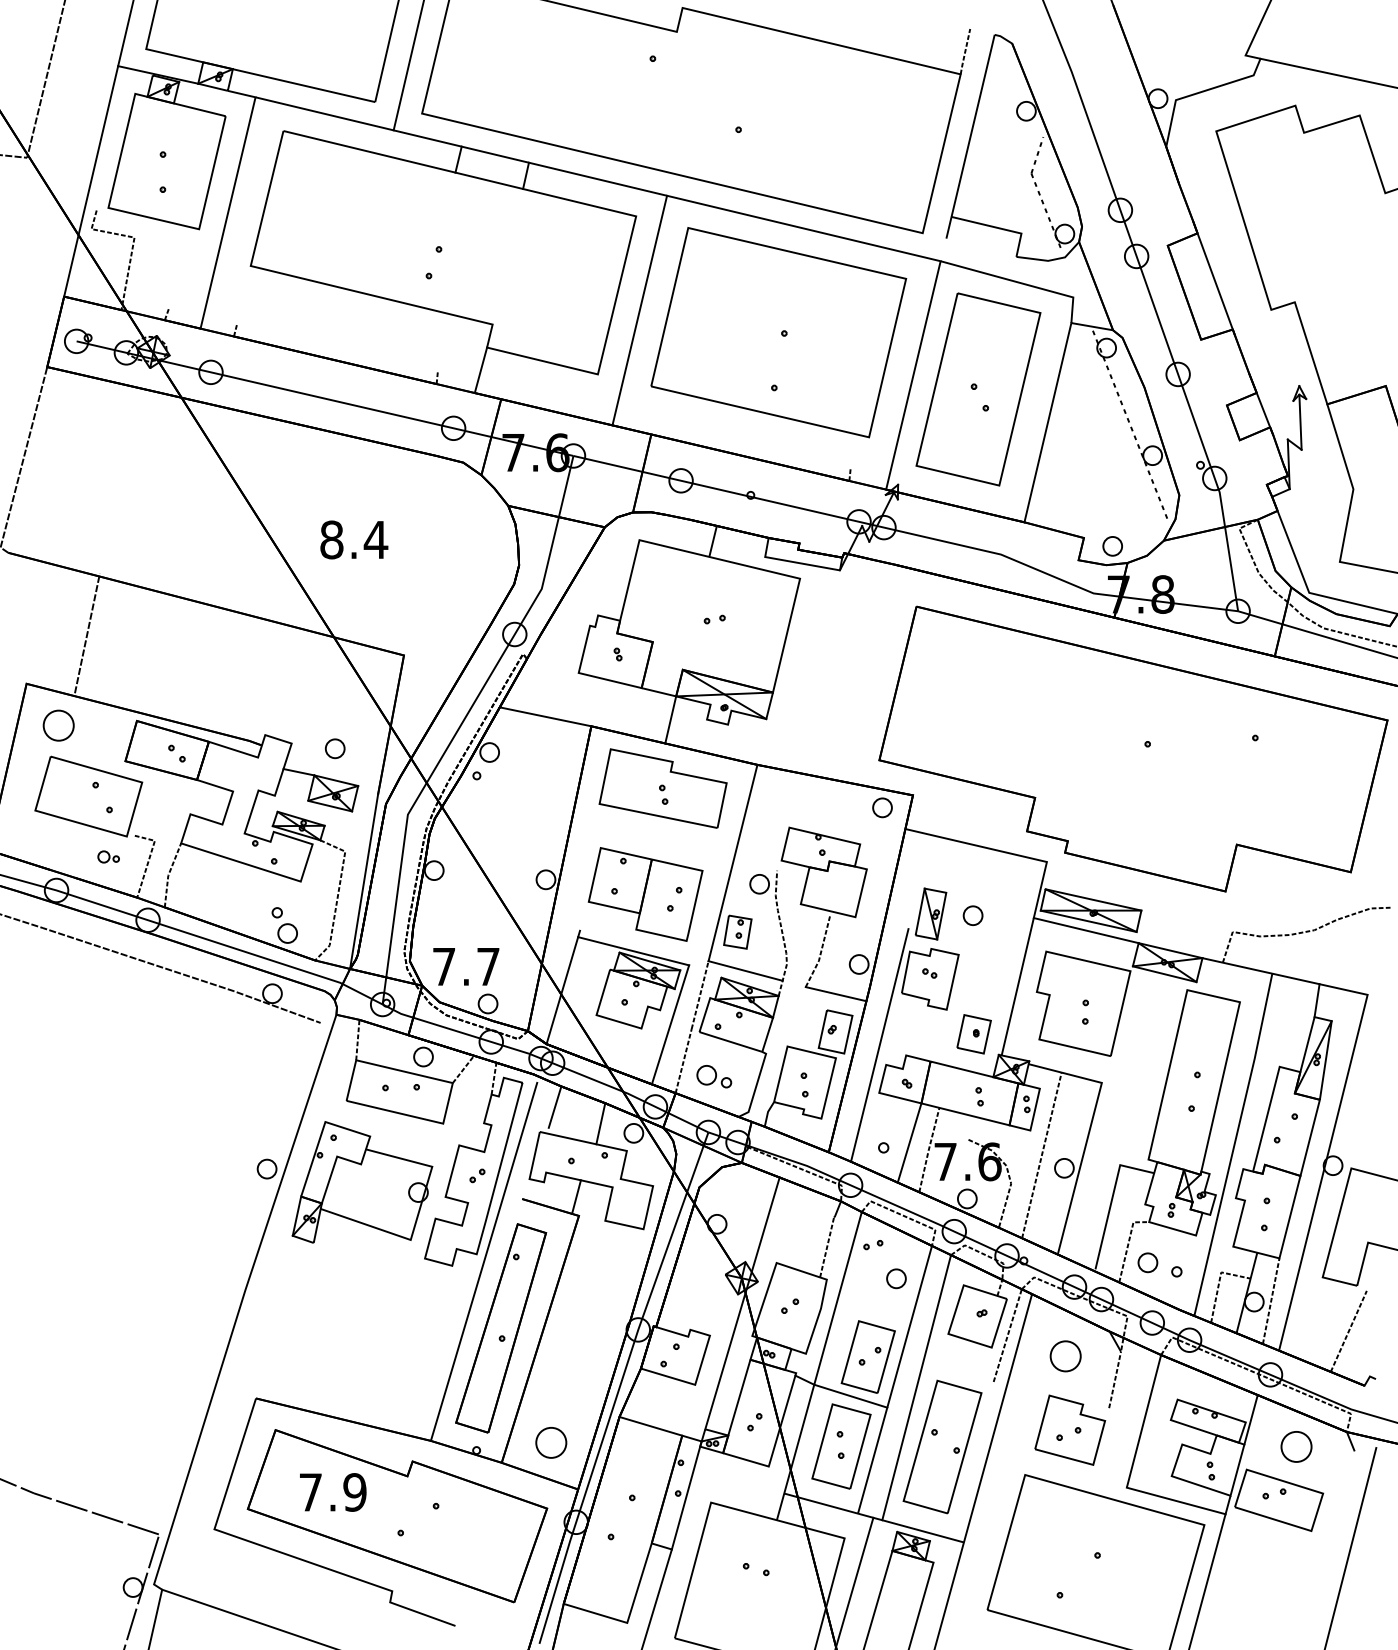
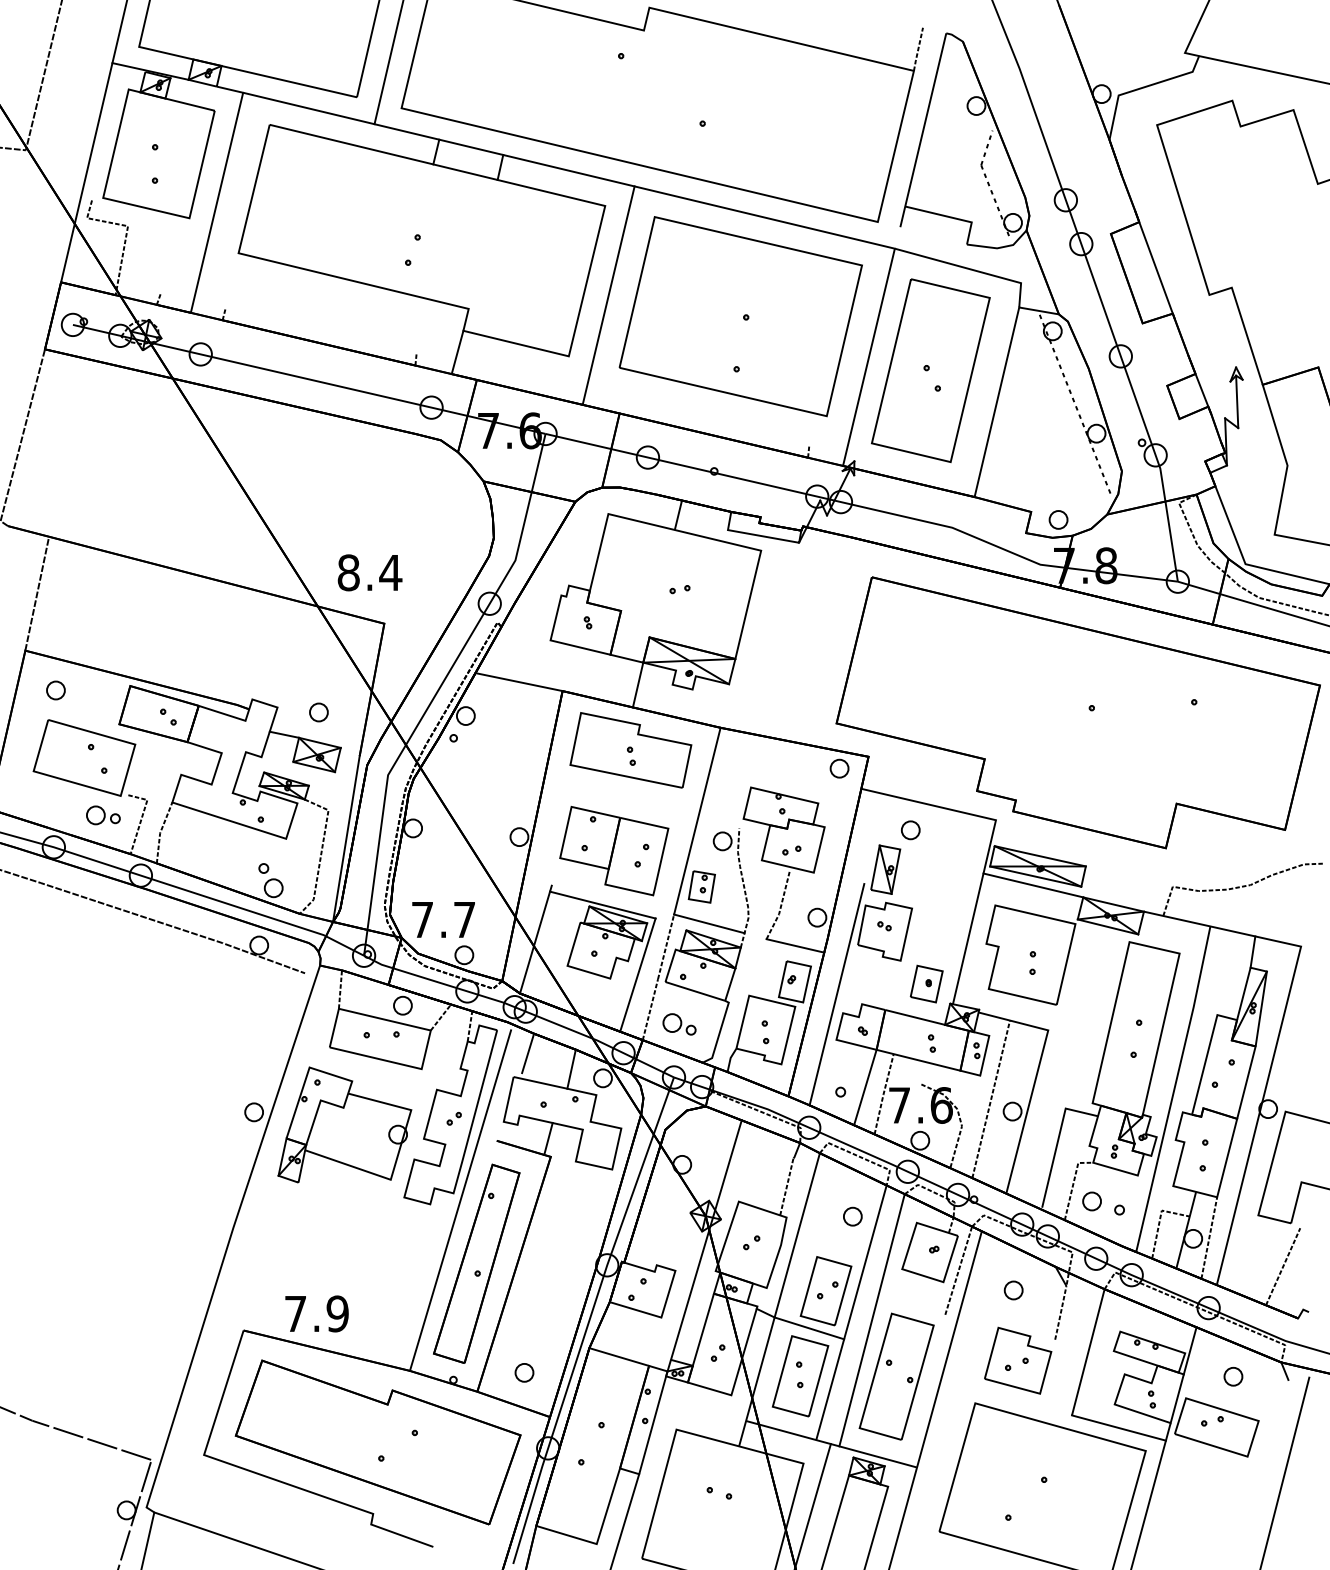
text: (353, 539) -> (369, 572), moved
line: (87, 633) -> (37, 593), moved
part: (58, 725) -> (55, 690), size x0.62
part: (108, 857) -> (103, 815), size x1.67
part: (972, 915) -> (910, 830), moved
part: (872, 1244) -> (791, 850), moved
part: (1065, 1356) -> (1013, 1290), size x0.62
part: (551, 1442) -> (524, 1372), size x0.62
part: (1296, 1446) -> (1233, 1376), size x0.62
text: (332, 1491) -> (316, 1313), moved

